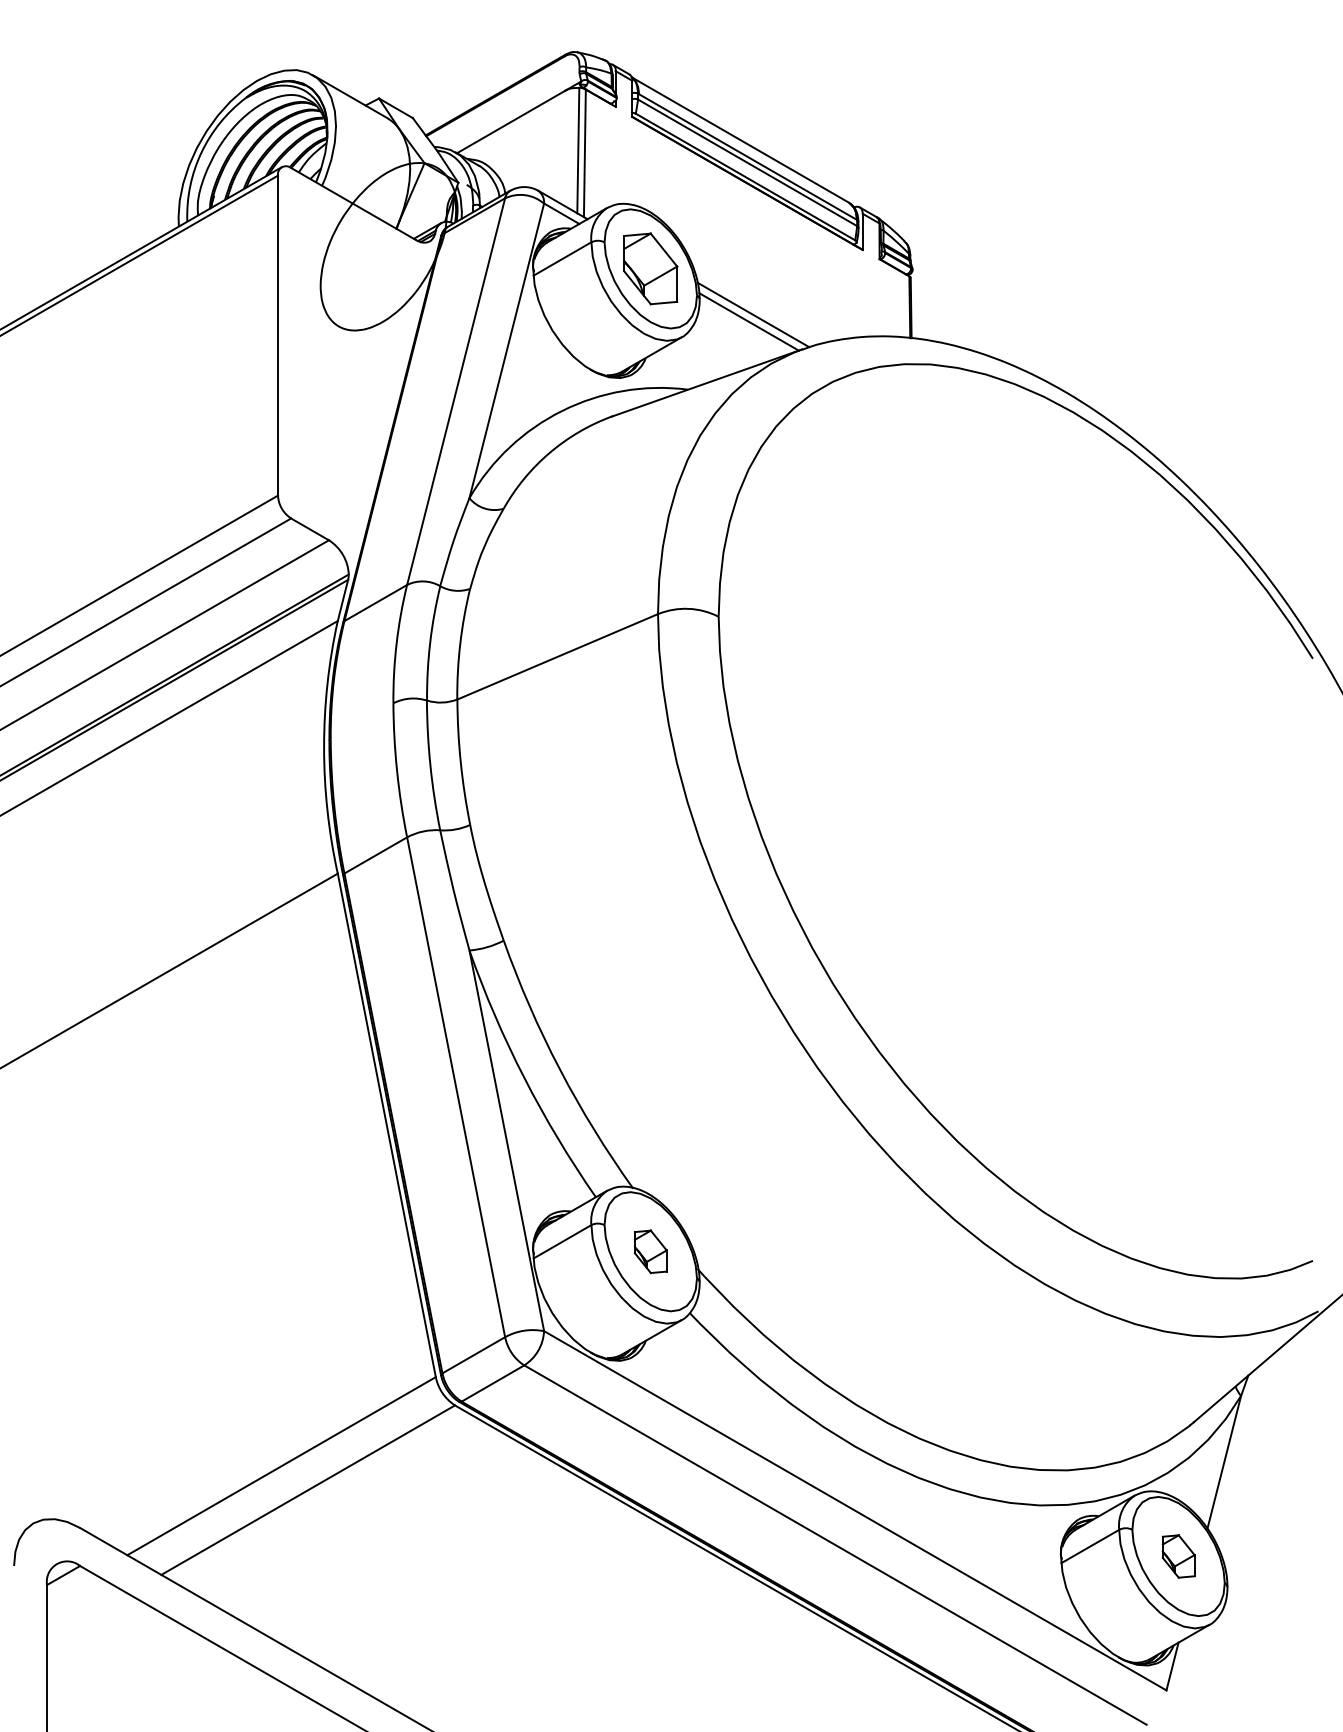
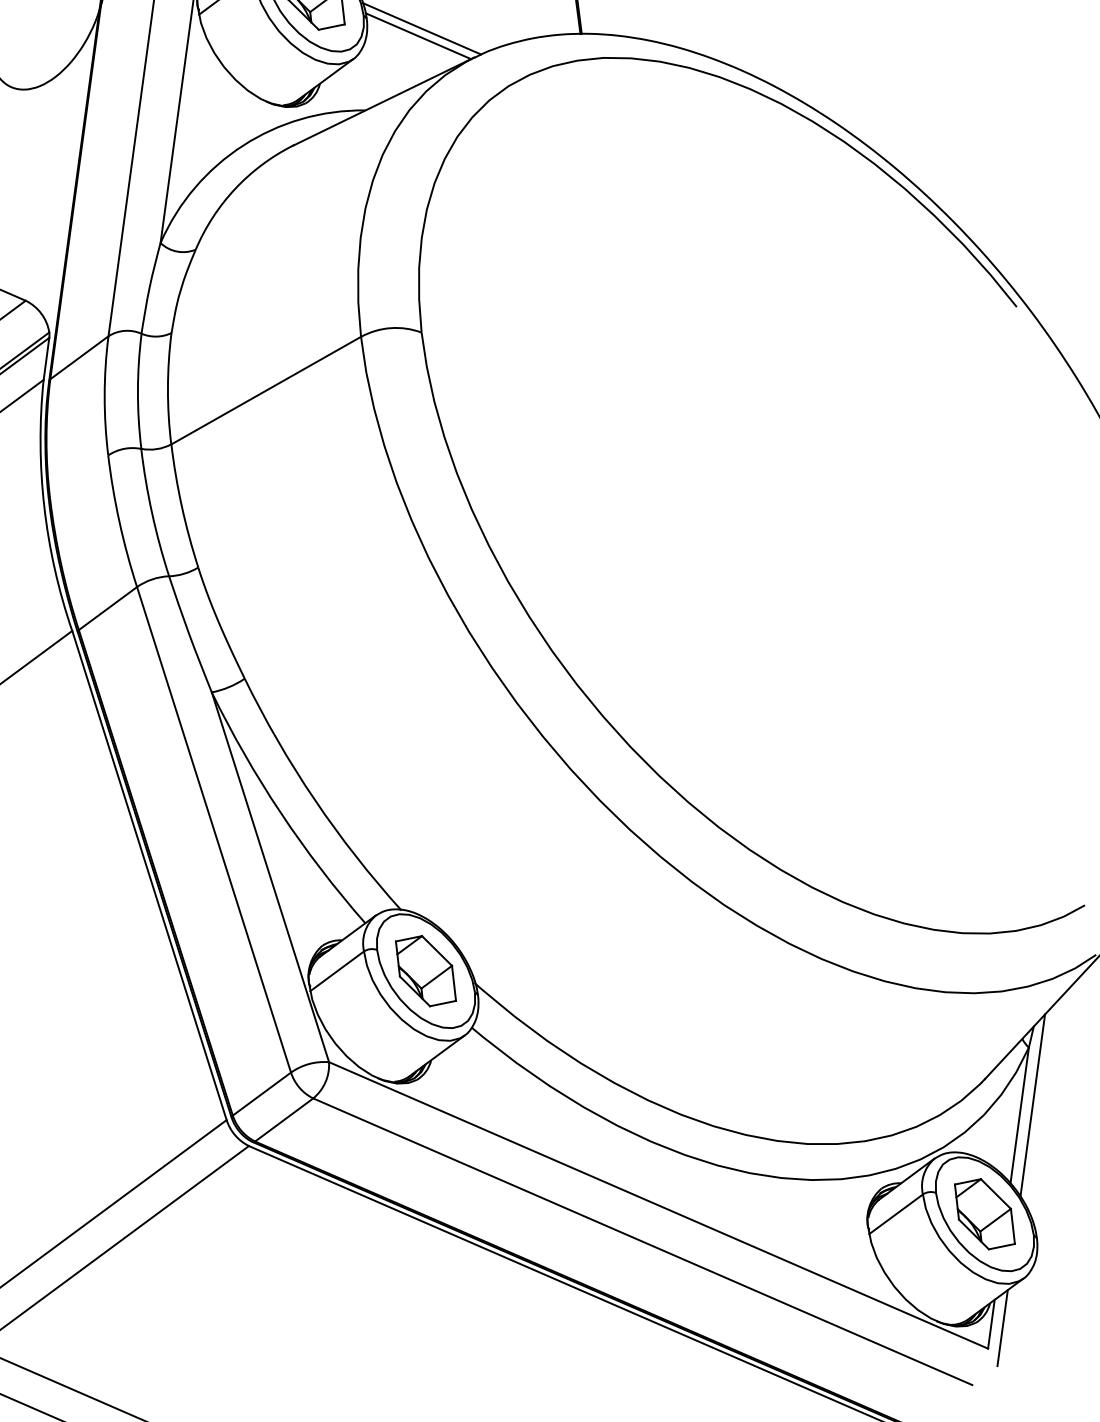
part: (650, 1251) -> (425, 970), size x1.67
line: (1237, 1453) -> (1031, 1105), added
part: (1178, 1556) -> (984, 1214), size x1.67
line: (1182, 1671) -> (1001, 1328), added

